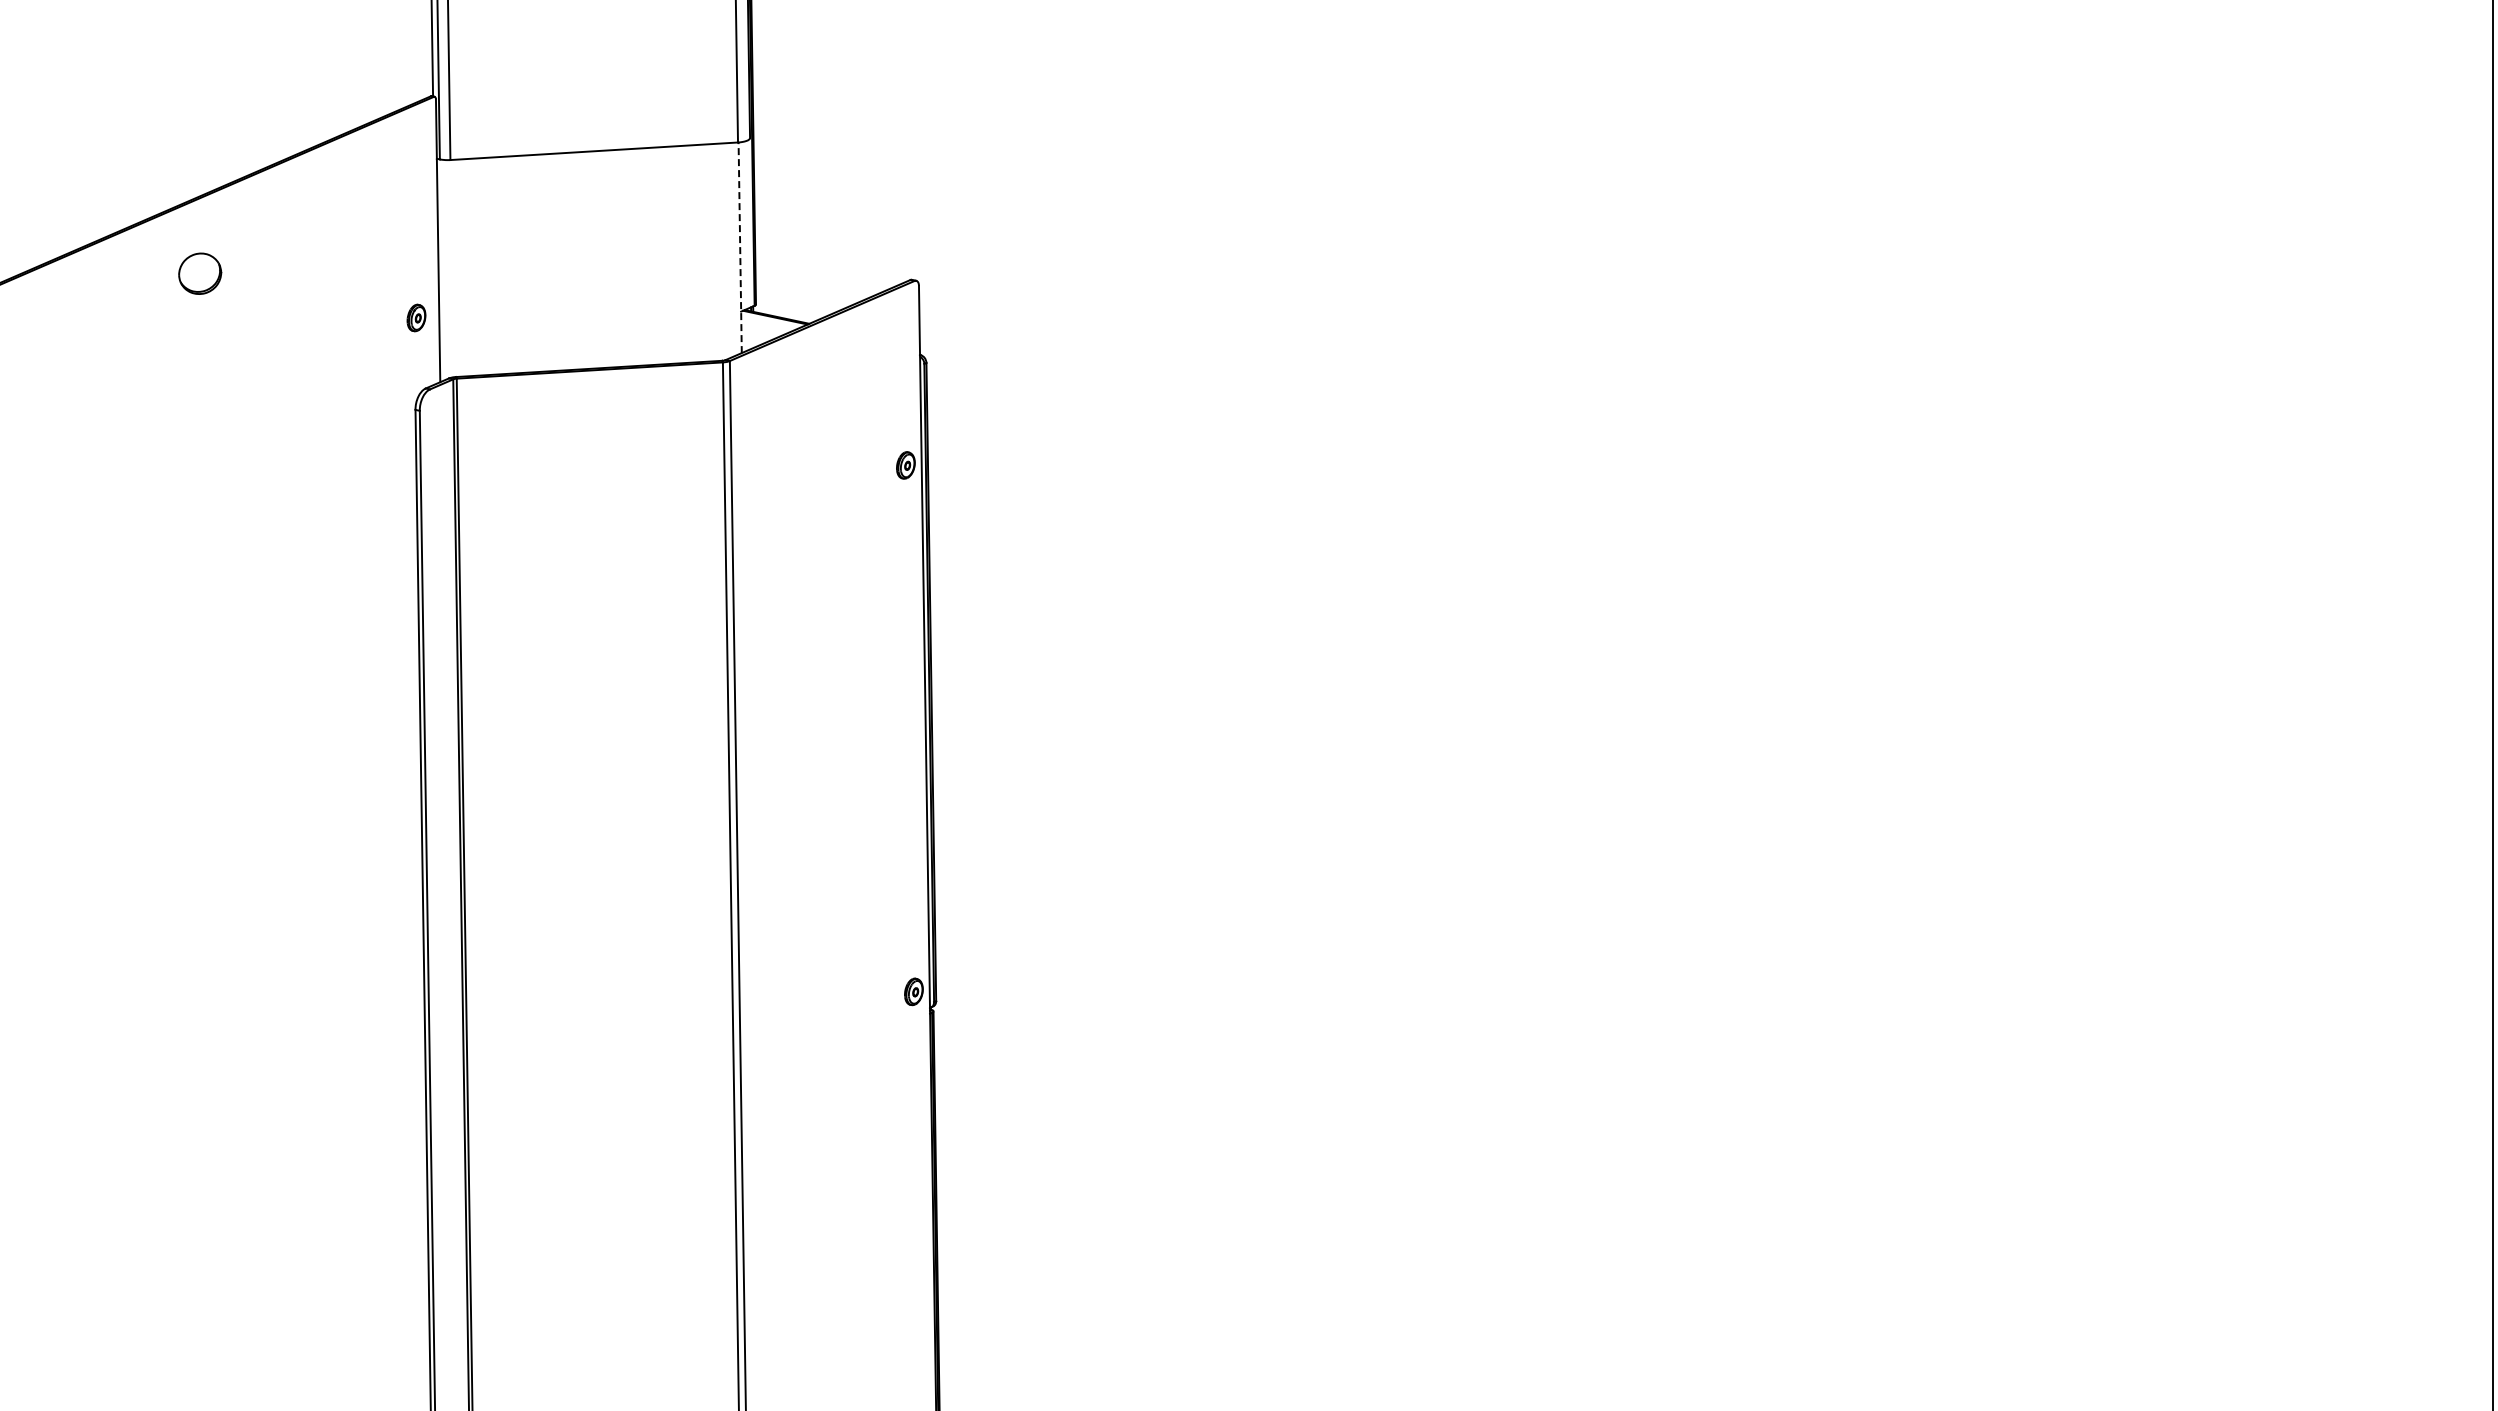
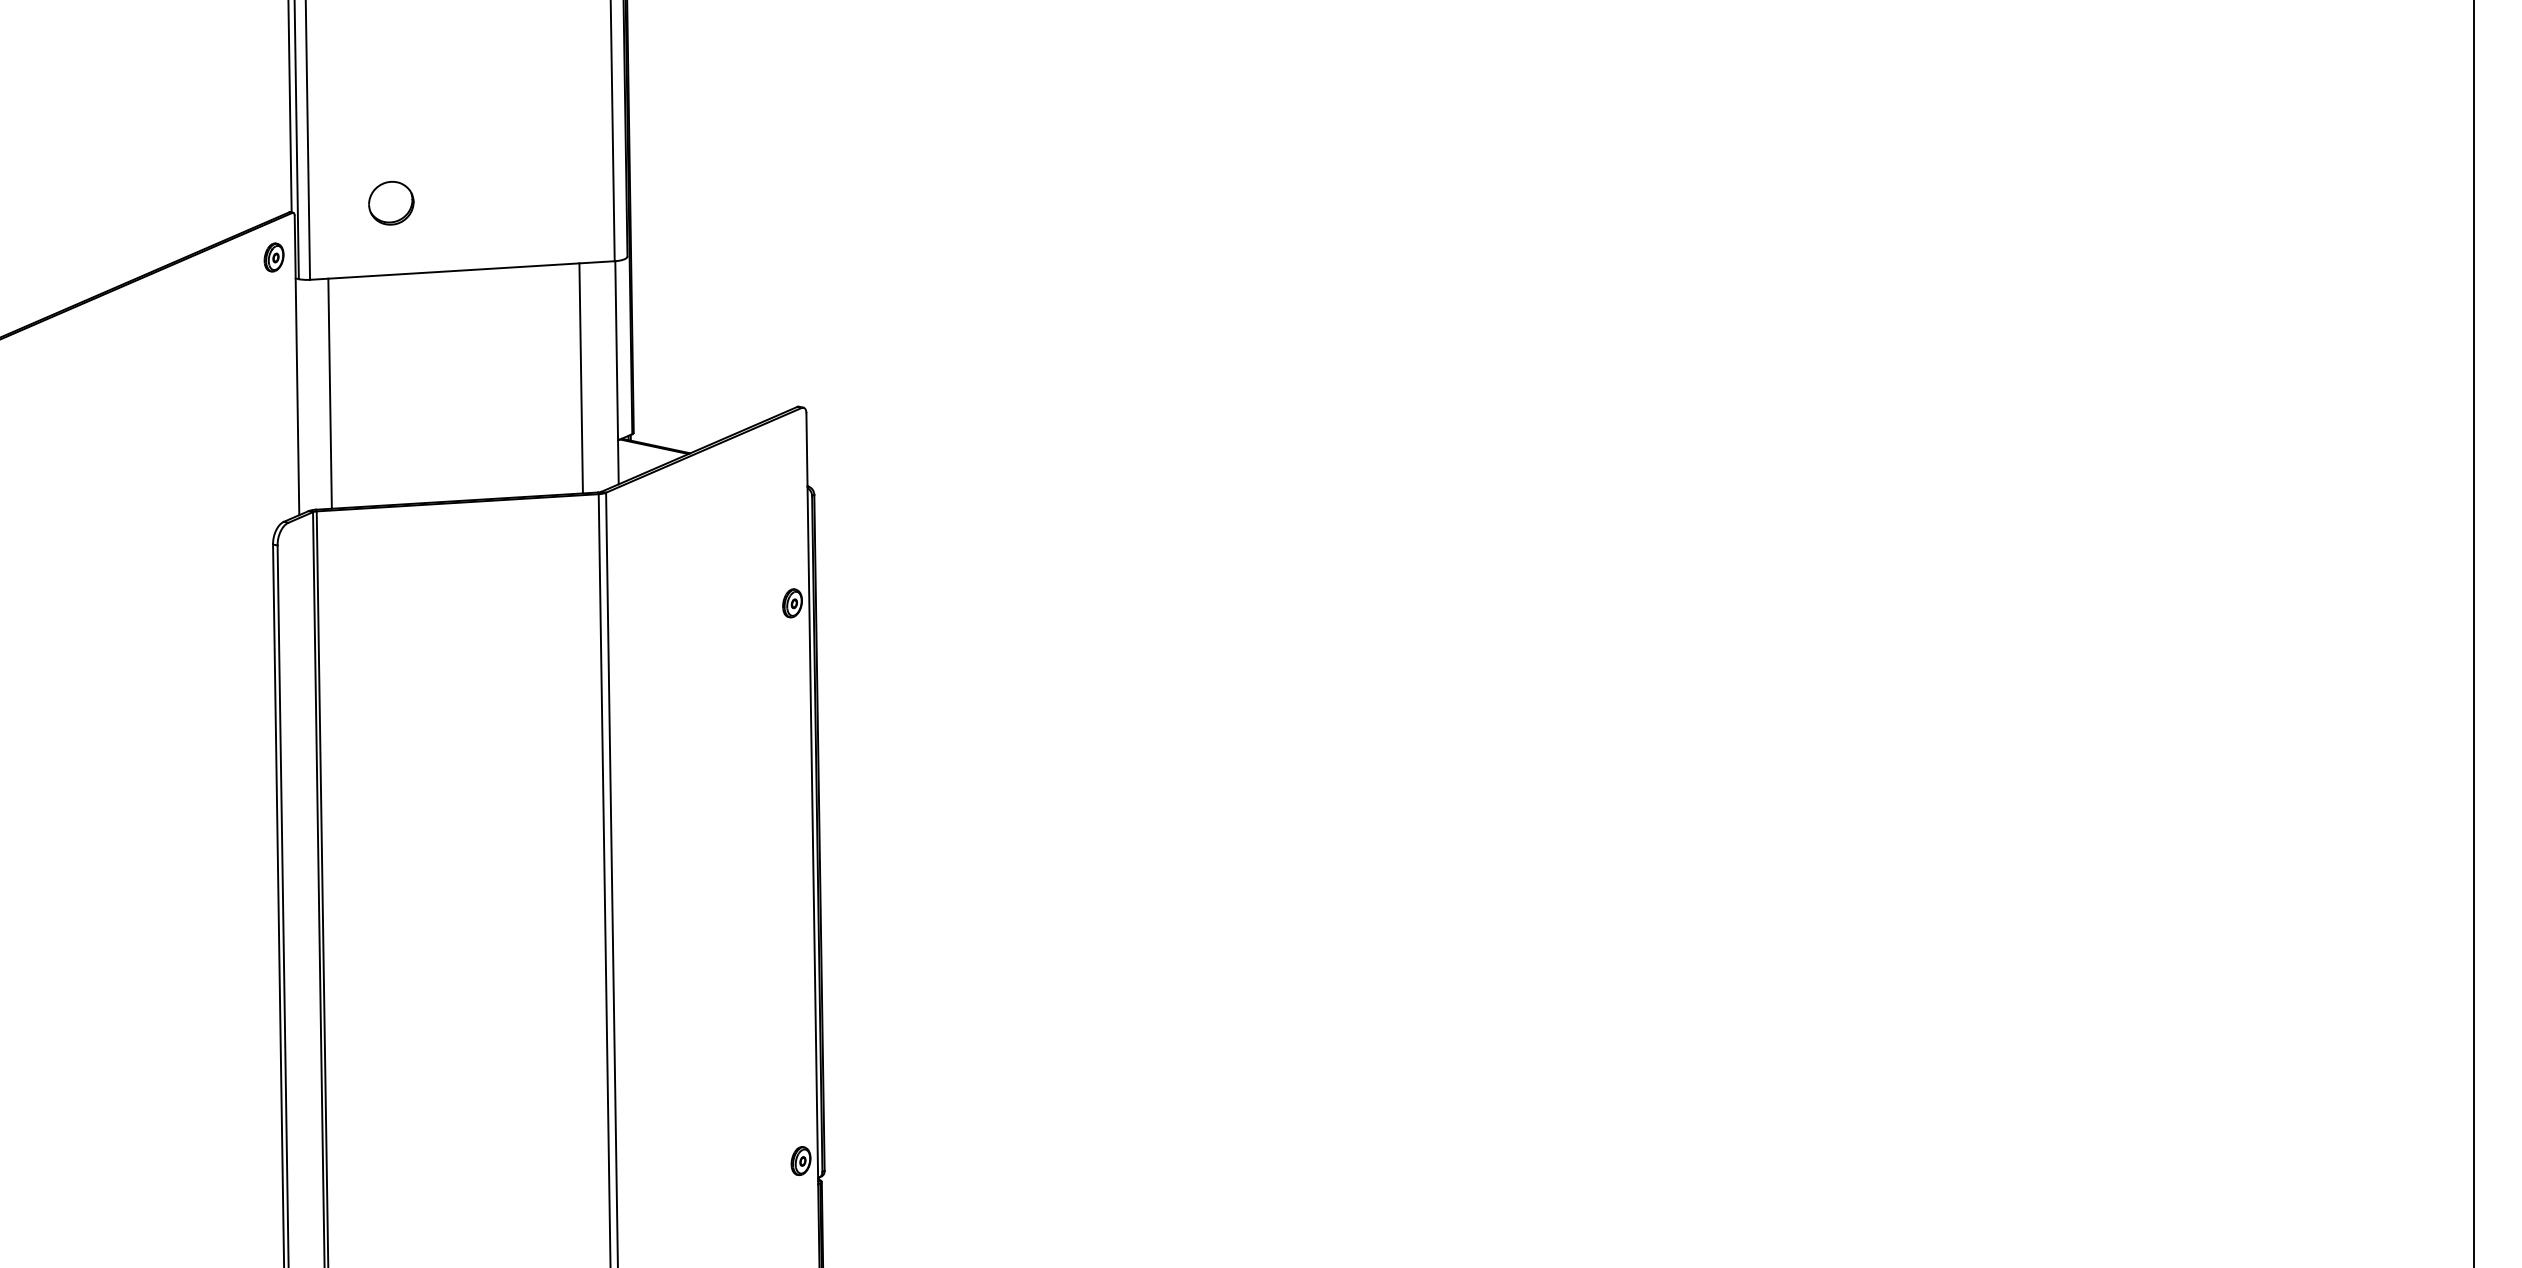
line: (740, 247) -> (617, 372), dashed -> solid
line: (706, 252) -> (581, 377), added
line: (469, 267) -> (330, 393), added
part: (200, 273) -> (391, 202), moved
part: (416, 317) -> (274, 256), moved

